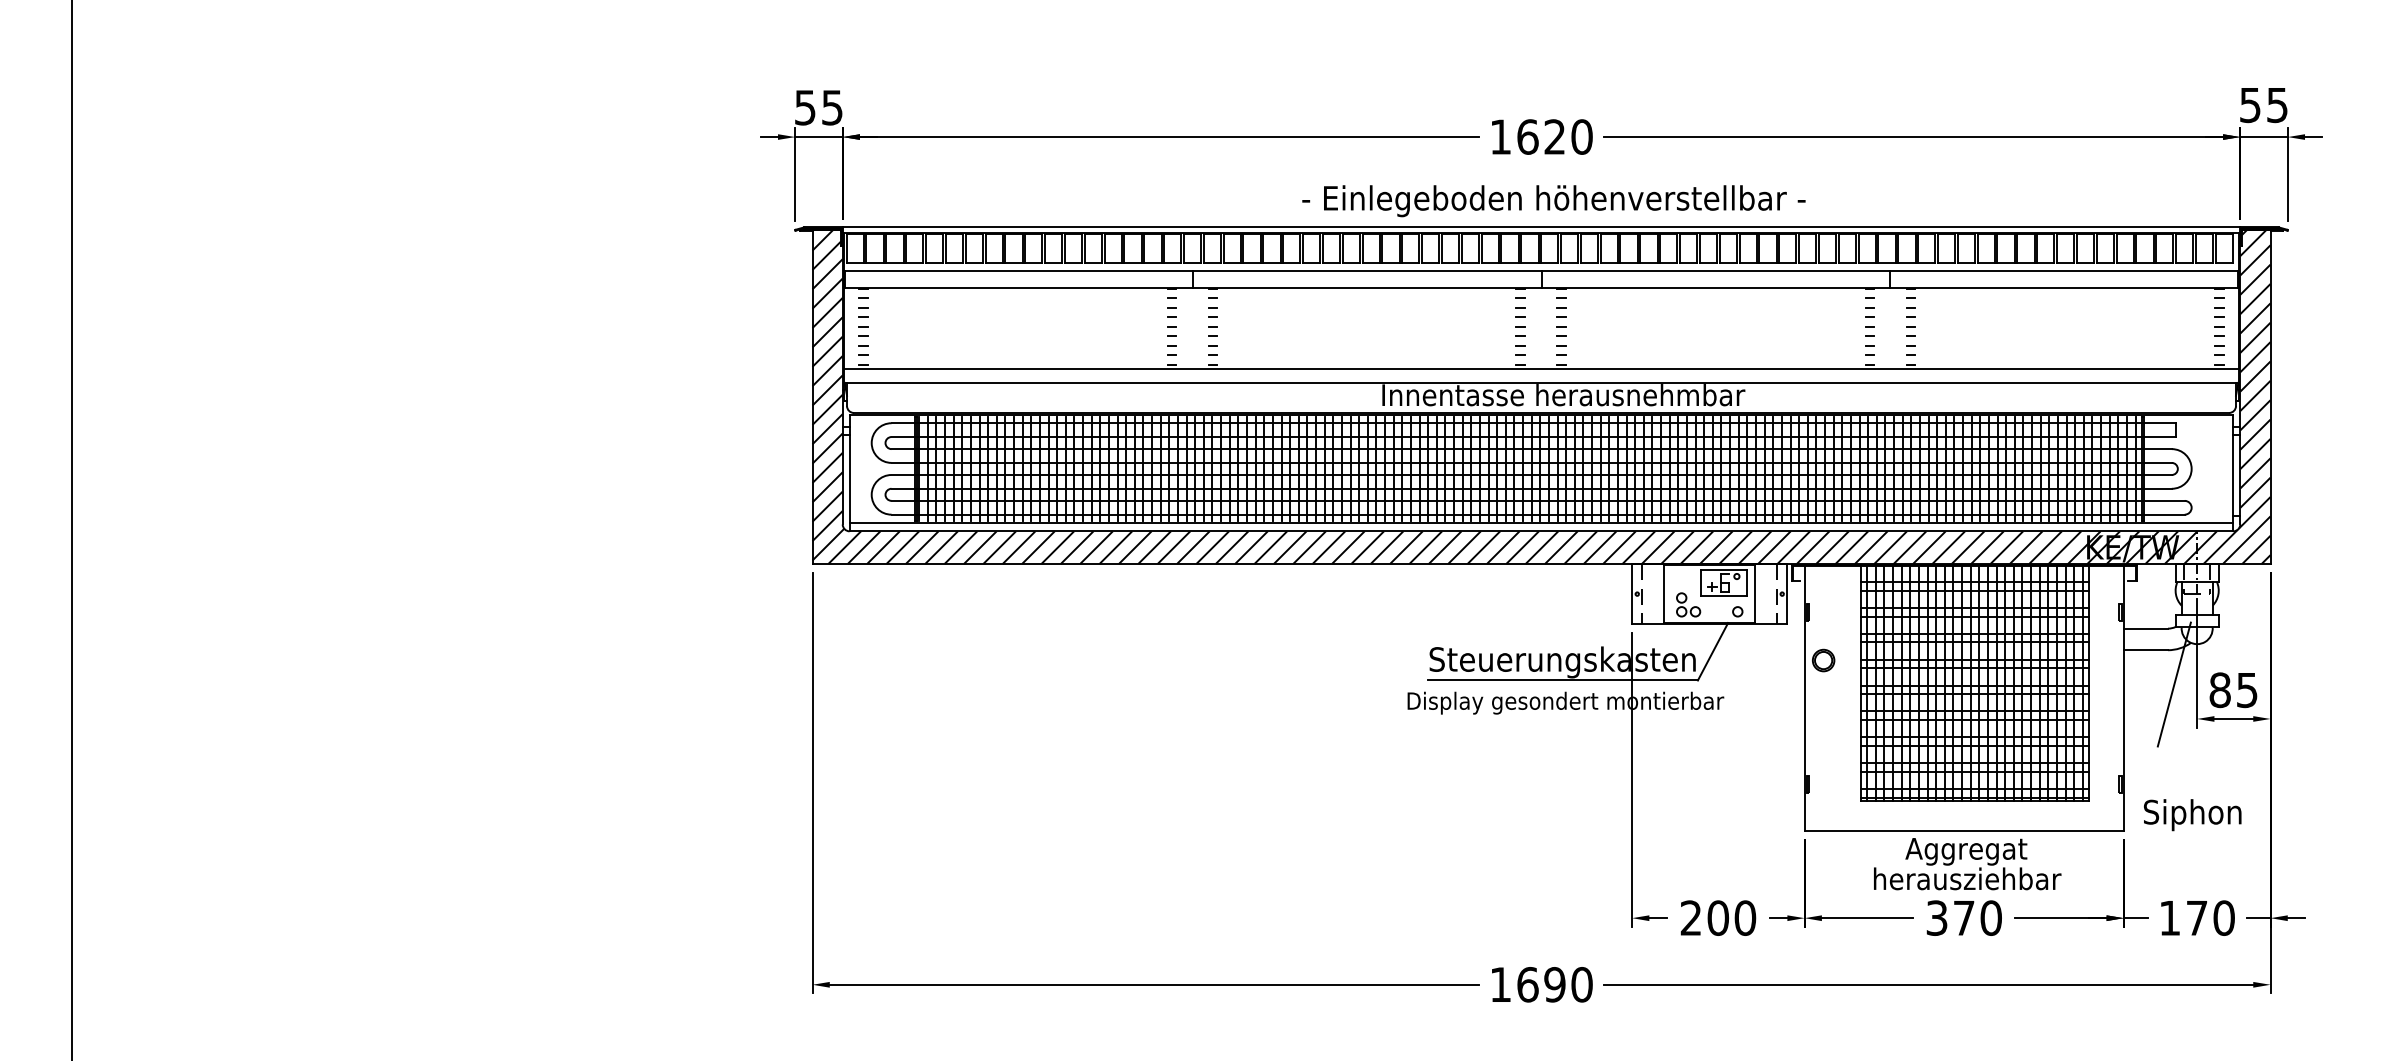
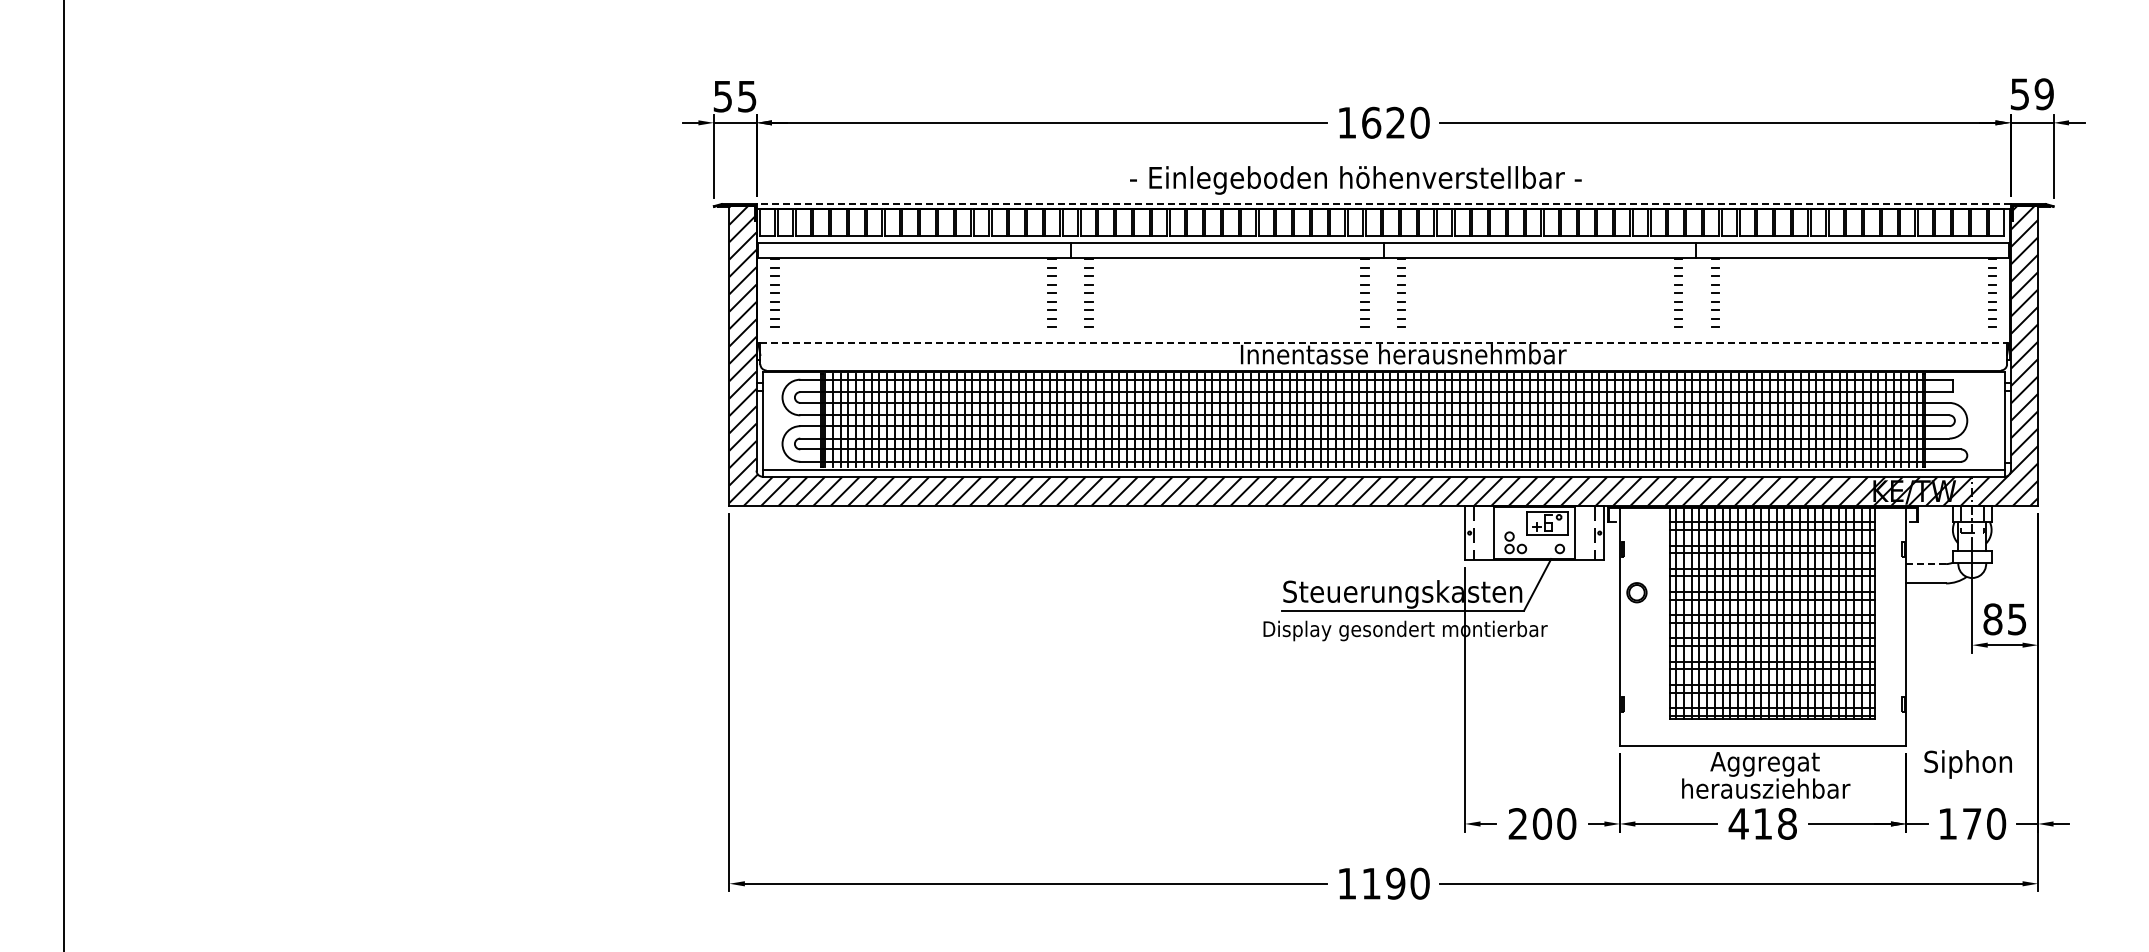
text: (2276, 105) -> (2043, 94), 55 -> 59
text: (1553, 201) -> (1355, 180), moved
line: (1541, 228) -> (1383, 204), solid -> dashed
line: (1541, 369) -> (1383, 331), removed
line: (1542, 382) -> (1384, 343), solid -> dashed
line: (2146, 629) -> (1926, 564), solid -> dashed
line: (2174, 683) -> (1951, 613), removed
text: (2191, 815) -> (1967, 764), moved
text: (1963, 917) -> (1762, 823), 370 -> 418
text: (1527, 984) -> (1371, 883), 1690 -> 1190

